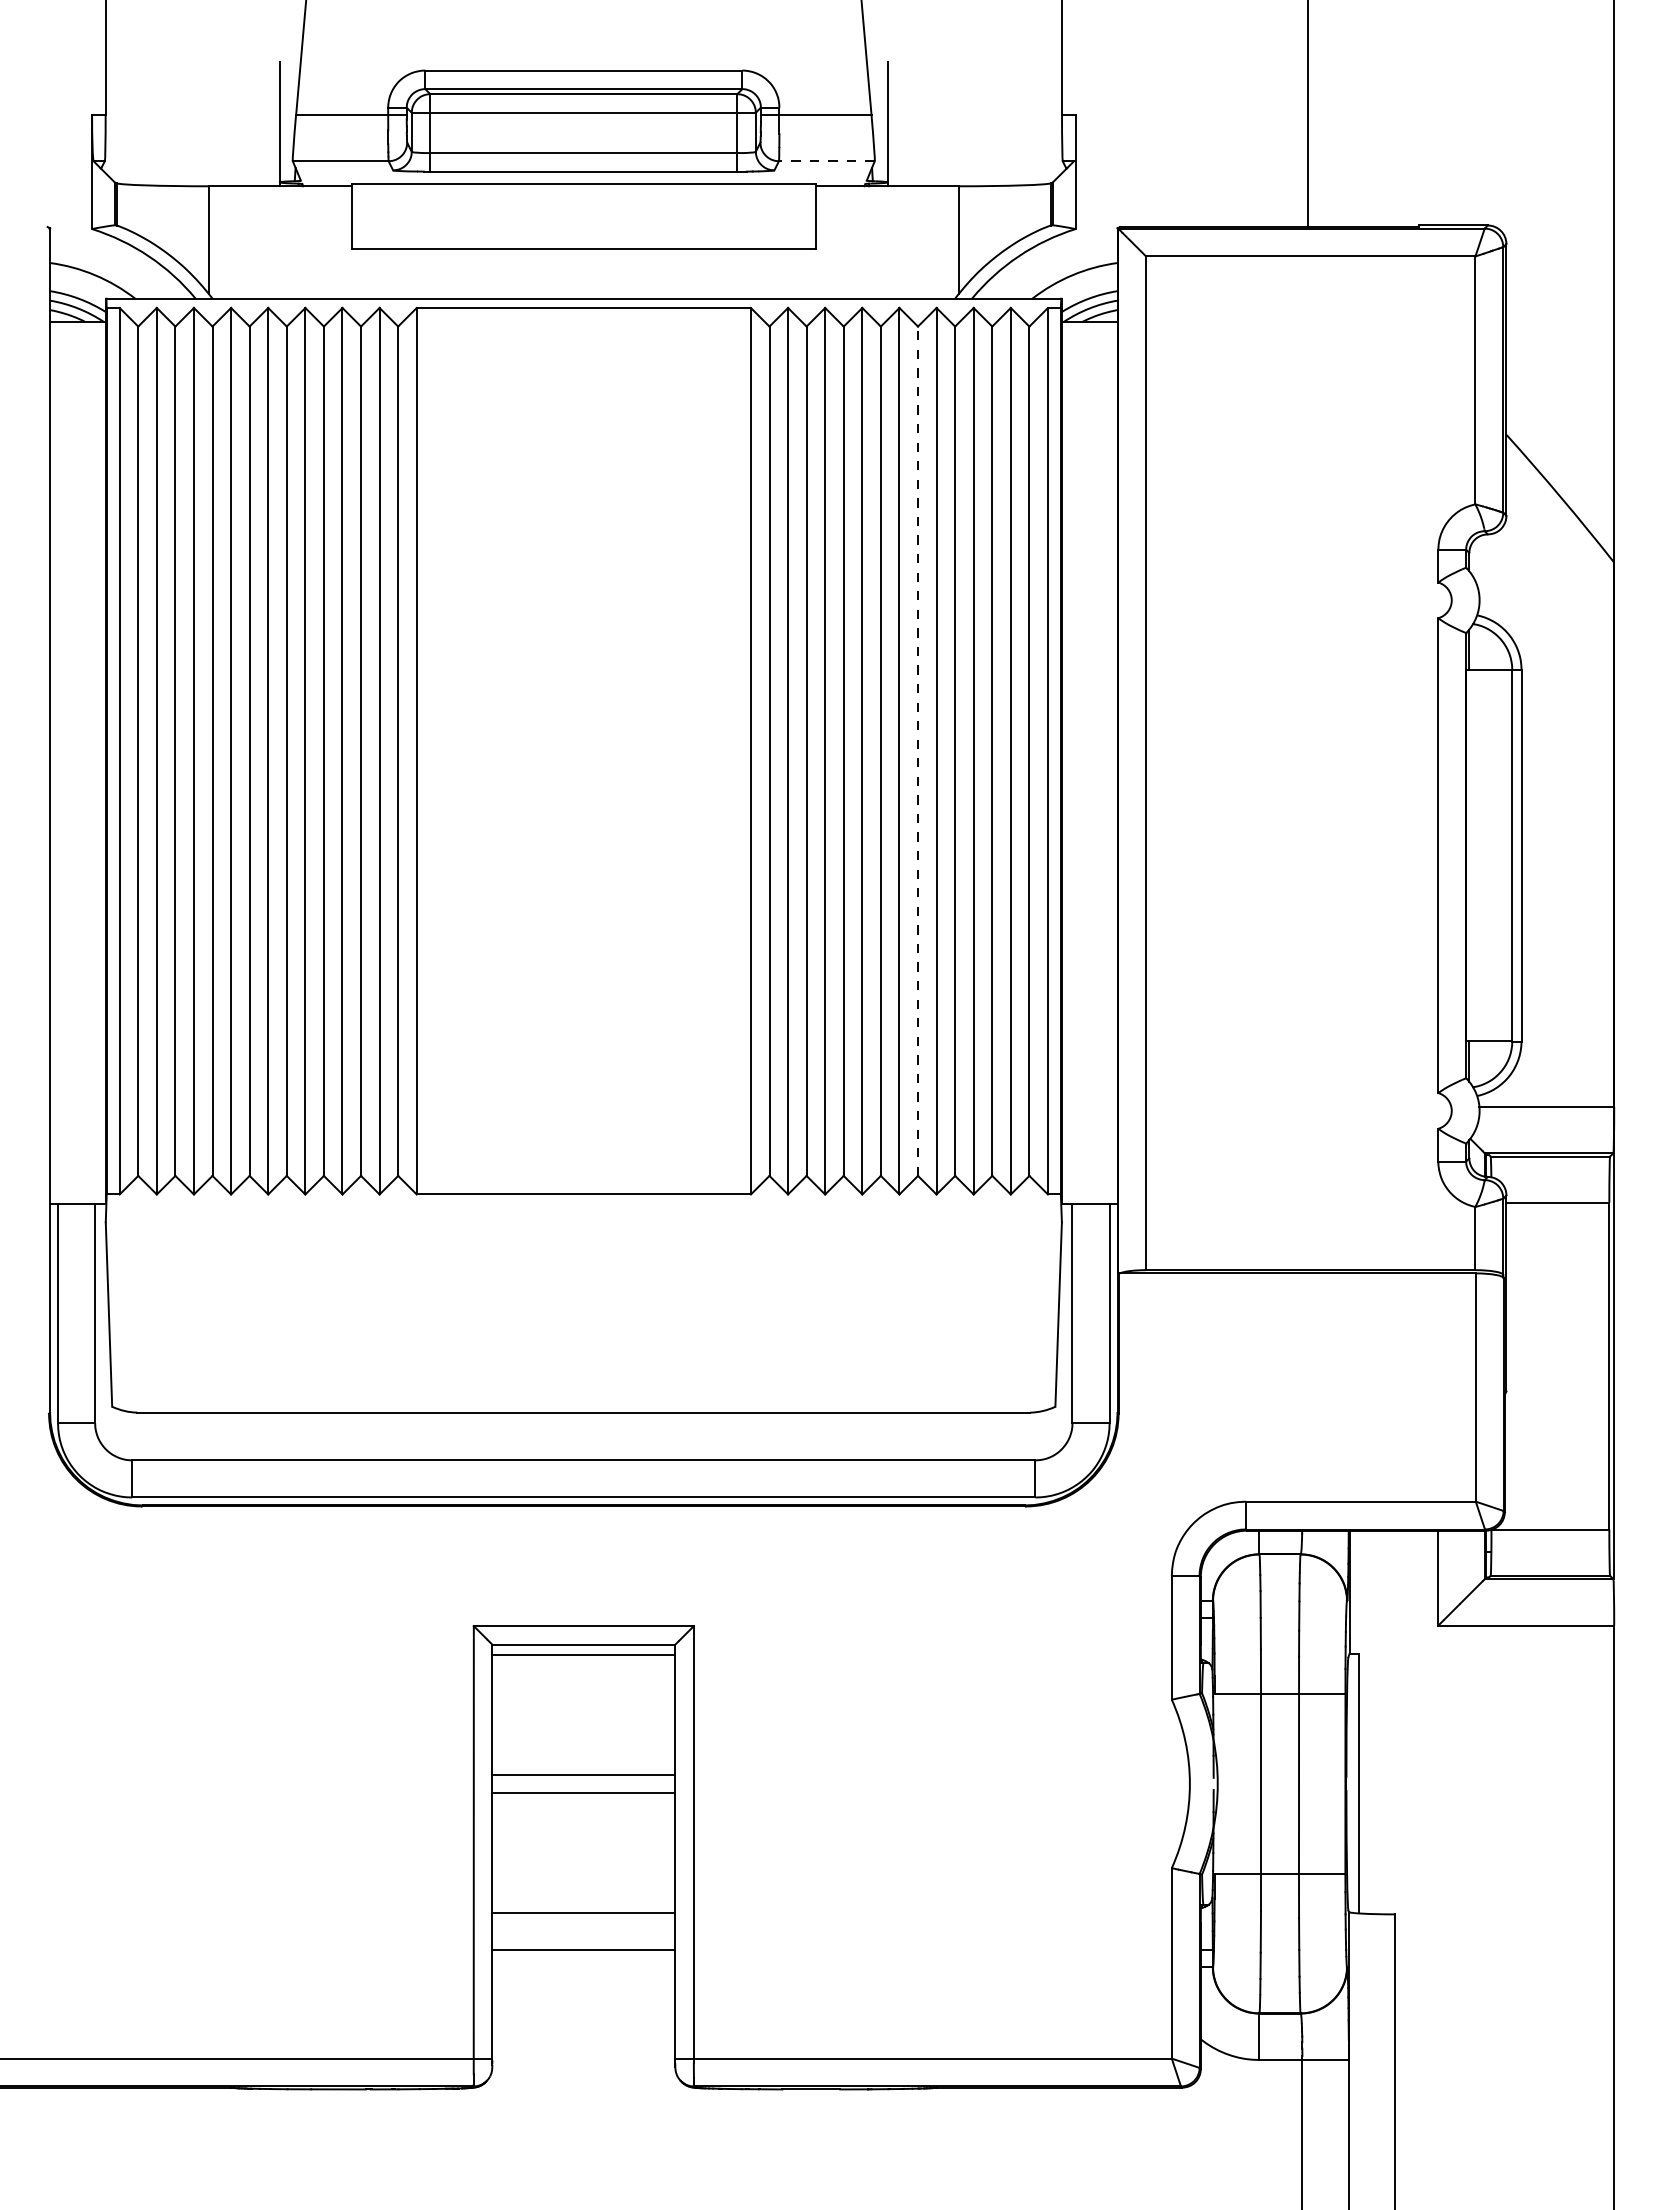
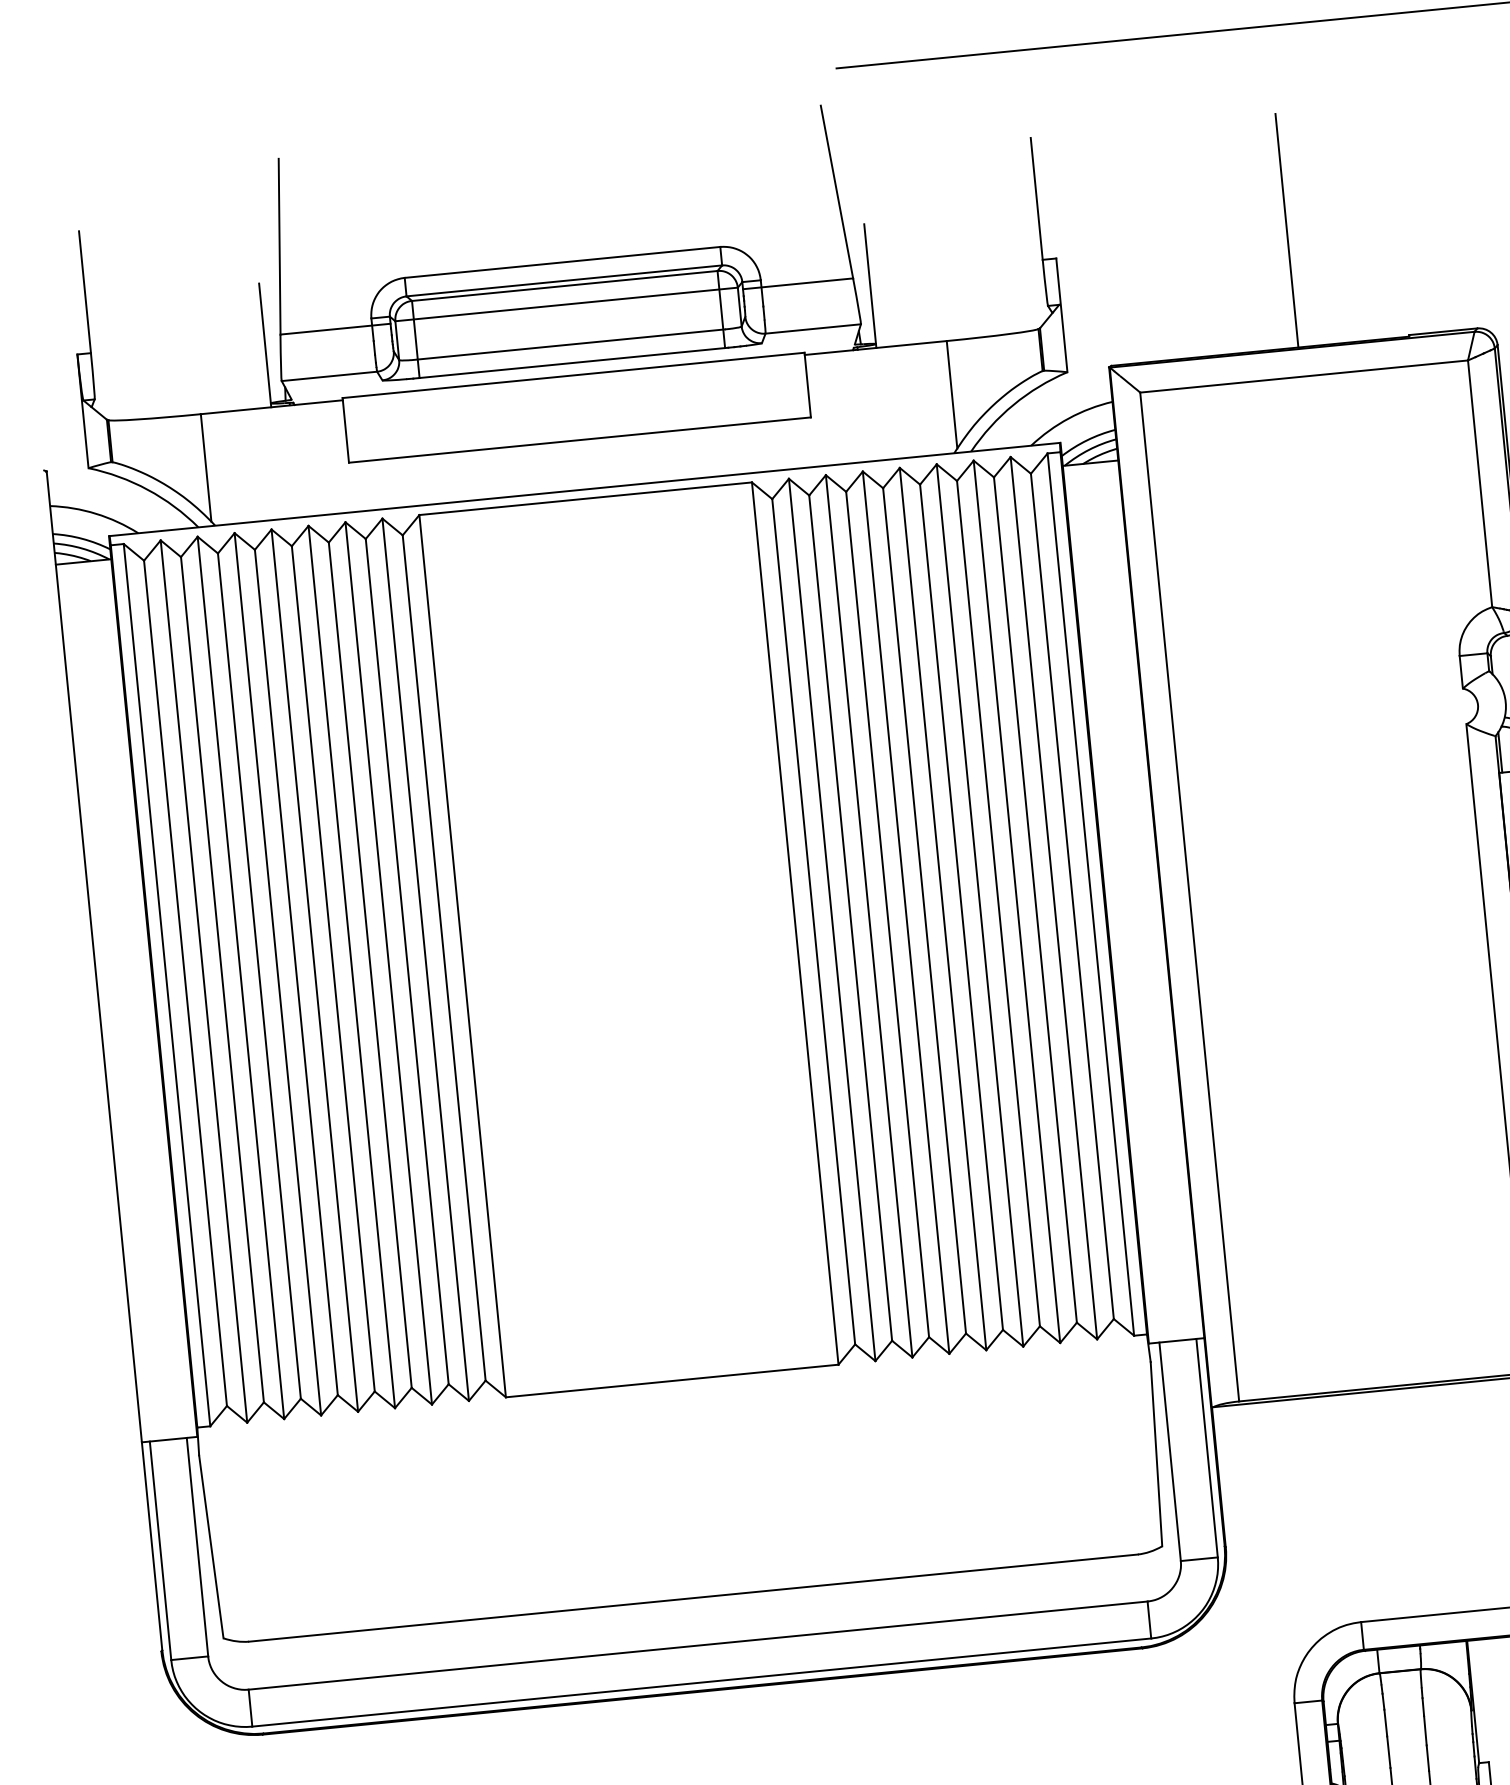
line: (826, 161) -> (812, 329), dashed -> solid
line: (918, 751) -> (962, 907), dashed -> solid

